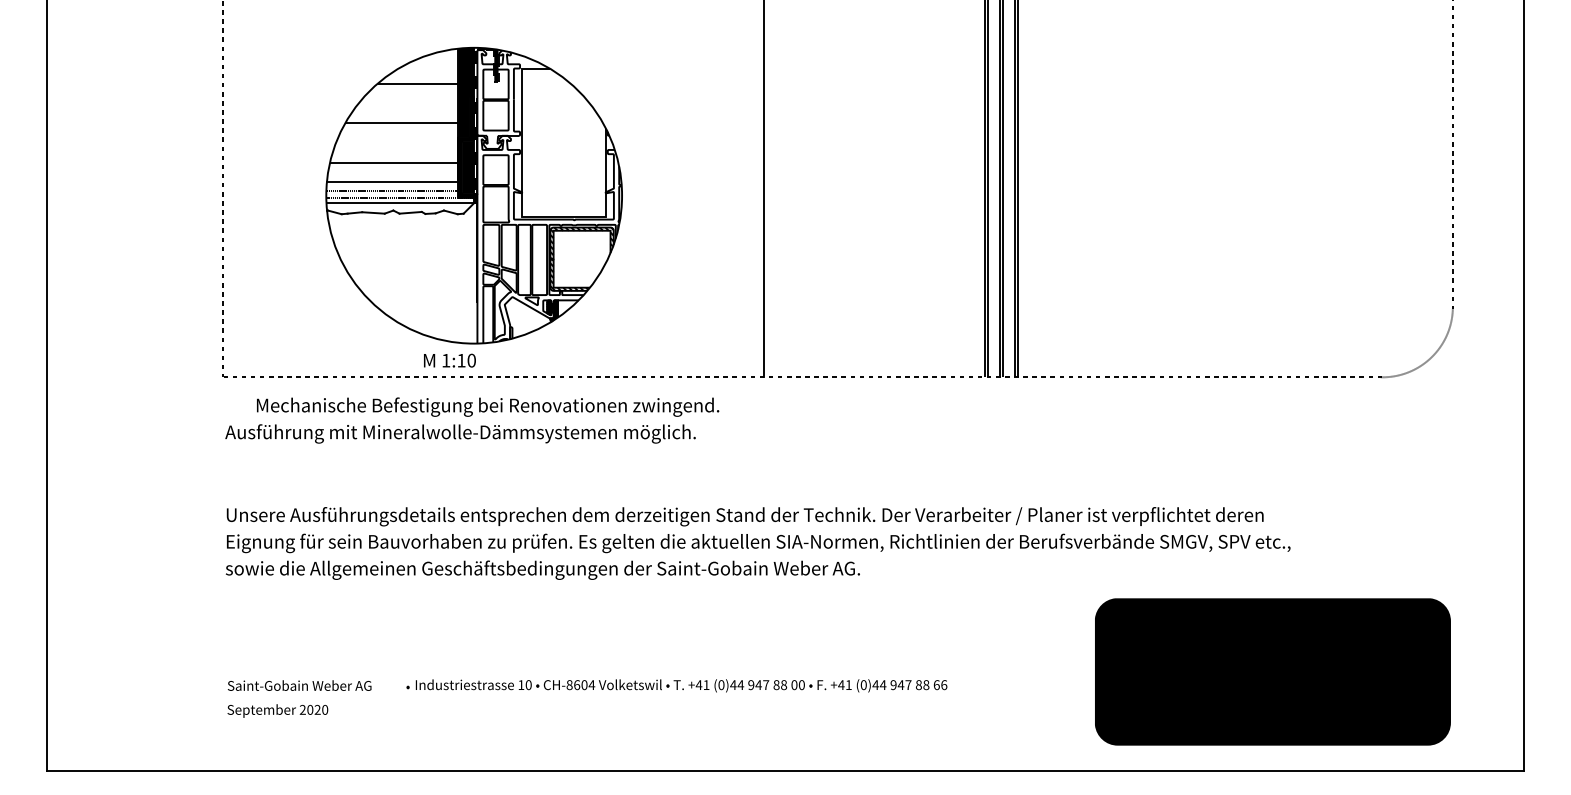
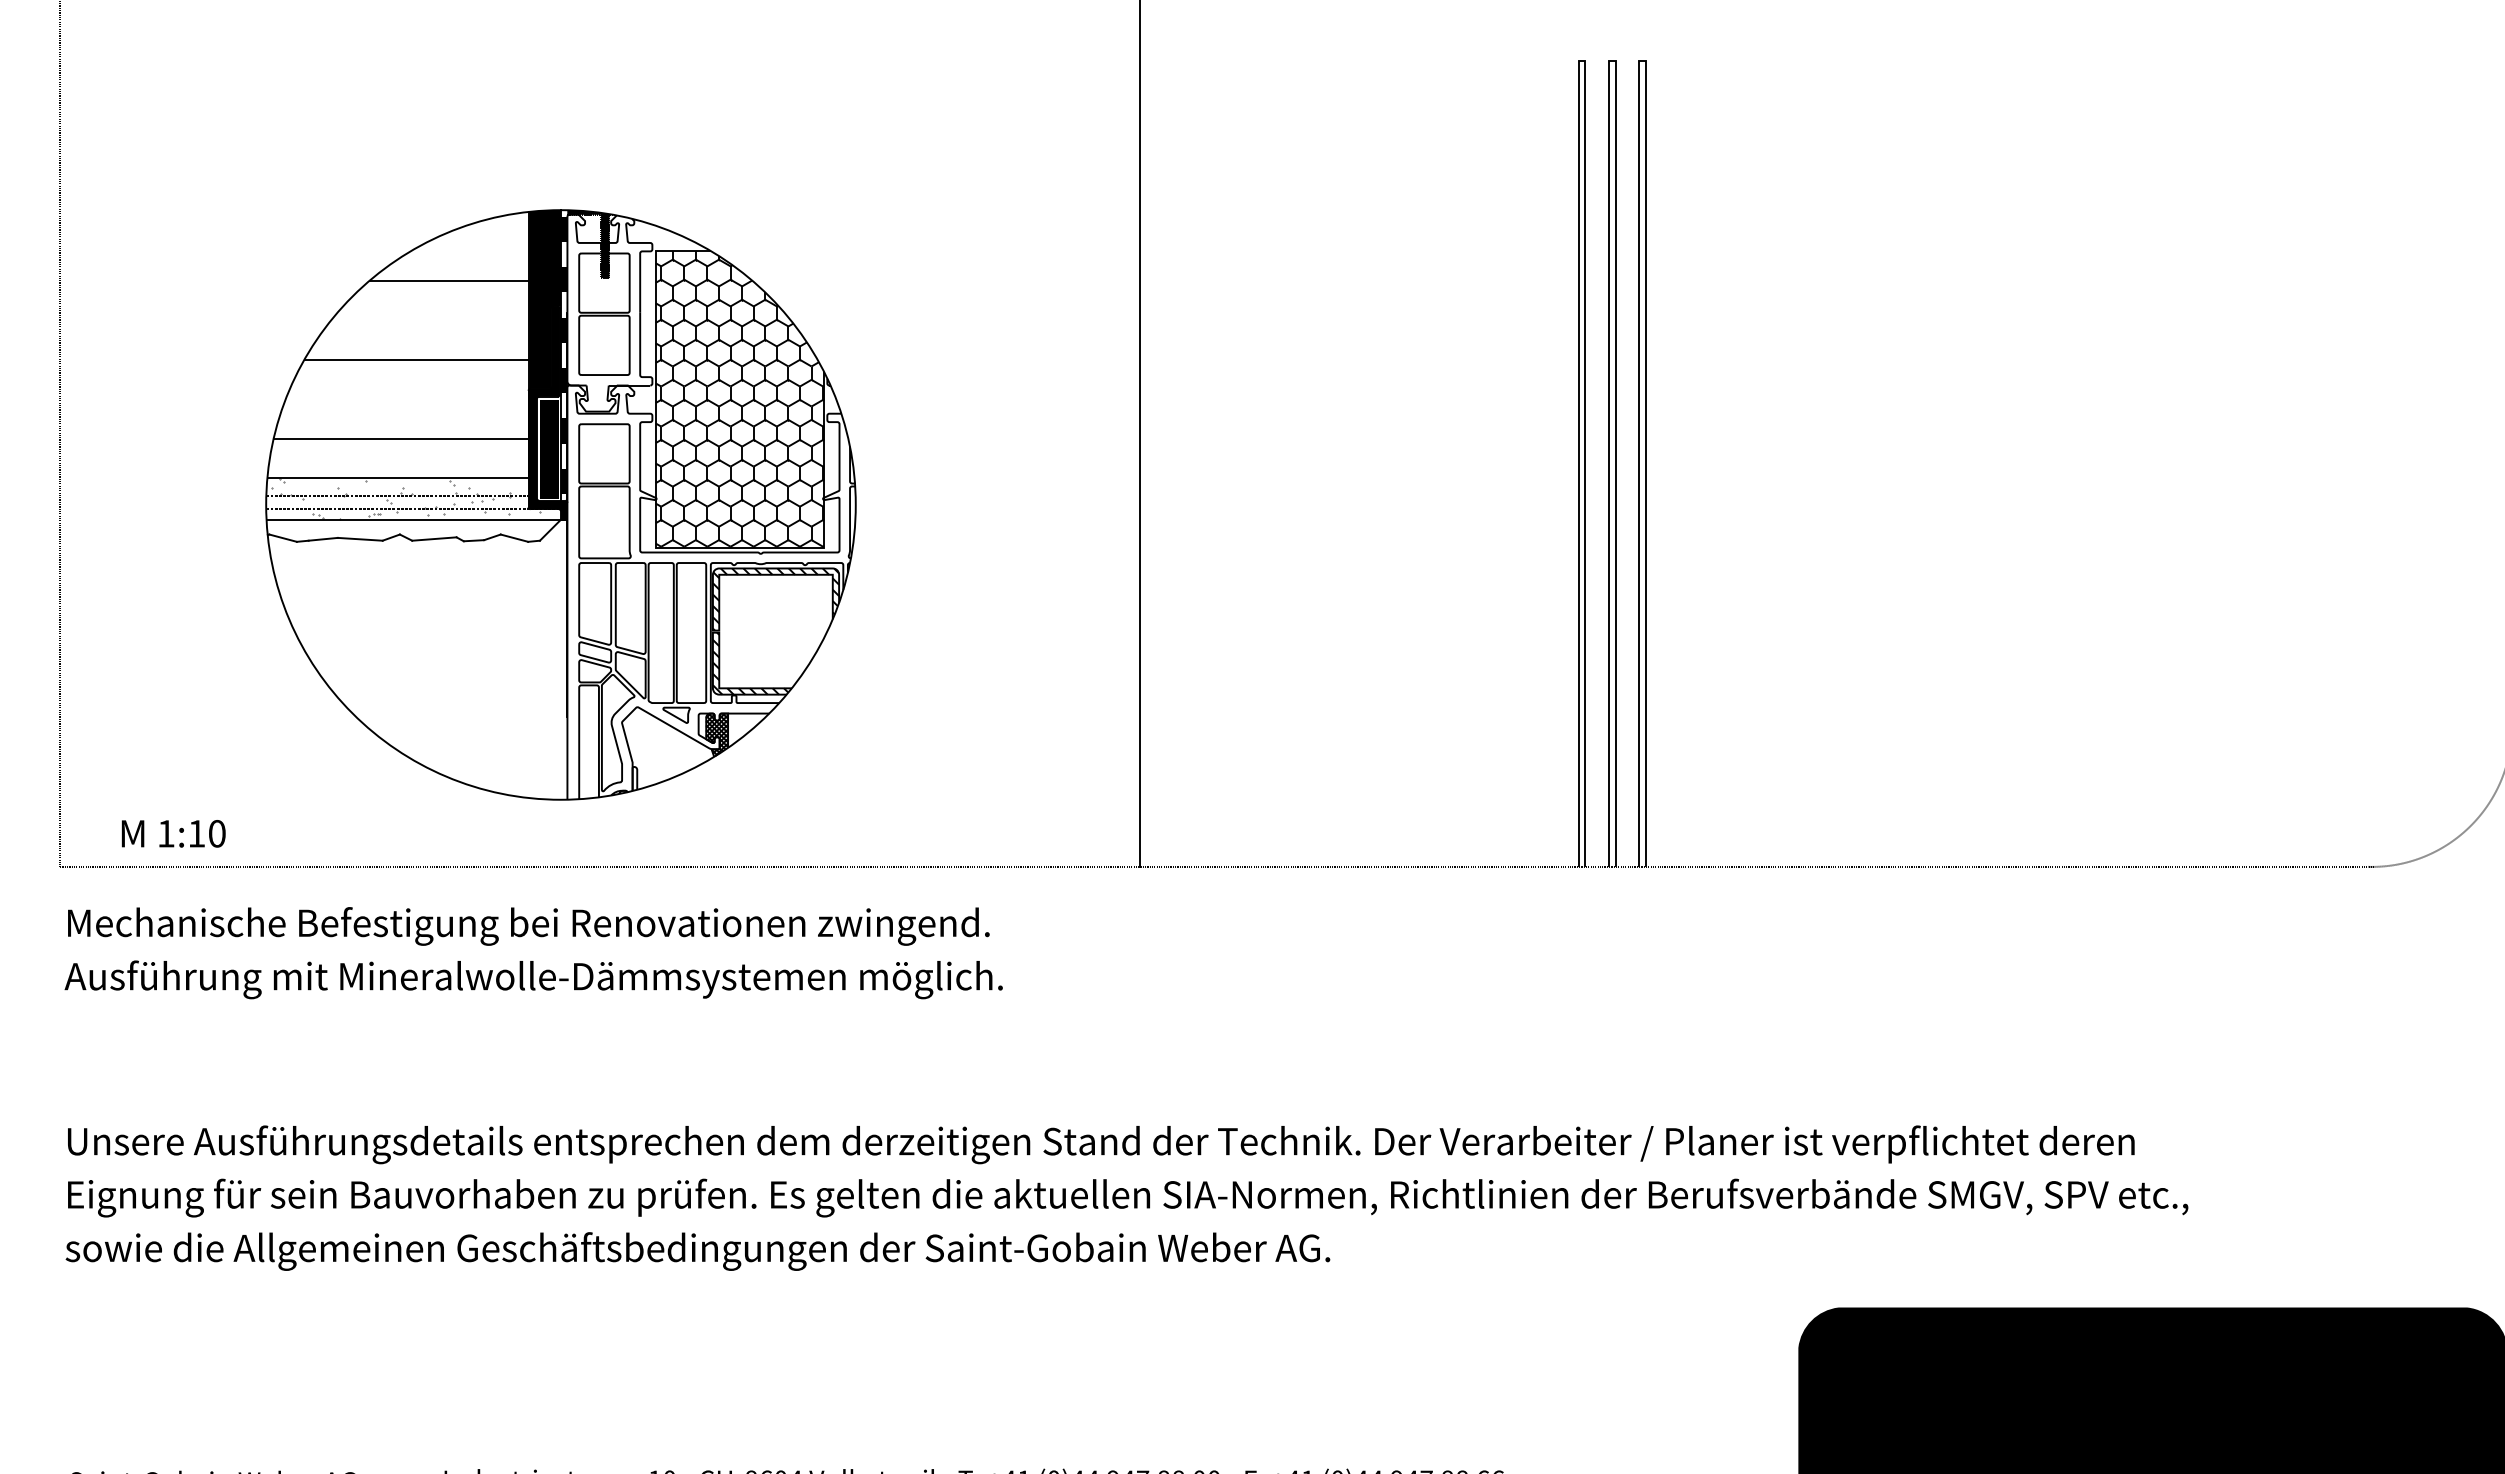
hatch: (563, 142) -> (739, 398), added
hatch: (396, 192) -> (406, 498), added
text: (449, 360) -> (172, 833), moved
text: (488, 406) -> (529, 925), moved

